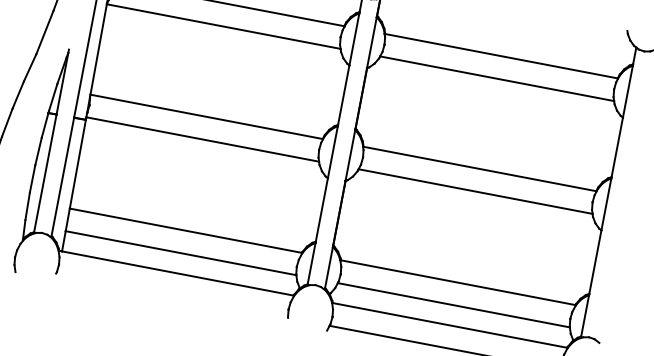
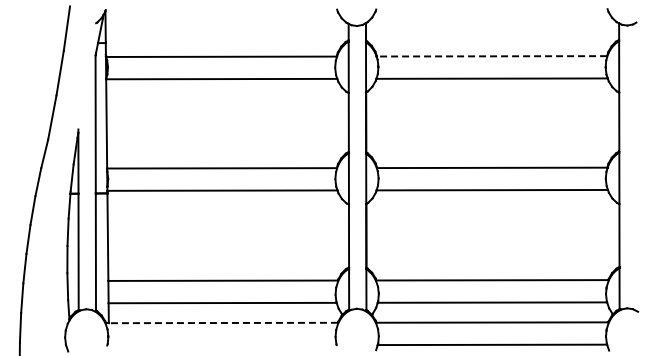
line: (500, 56) -> (491, 56), solid -> dashed
line: (177, 274) -> (223, 323), solid -> dashed

